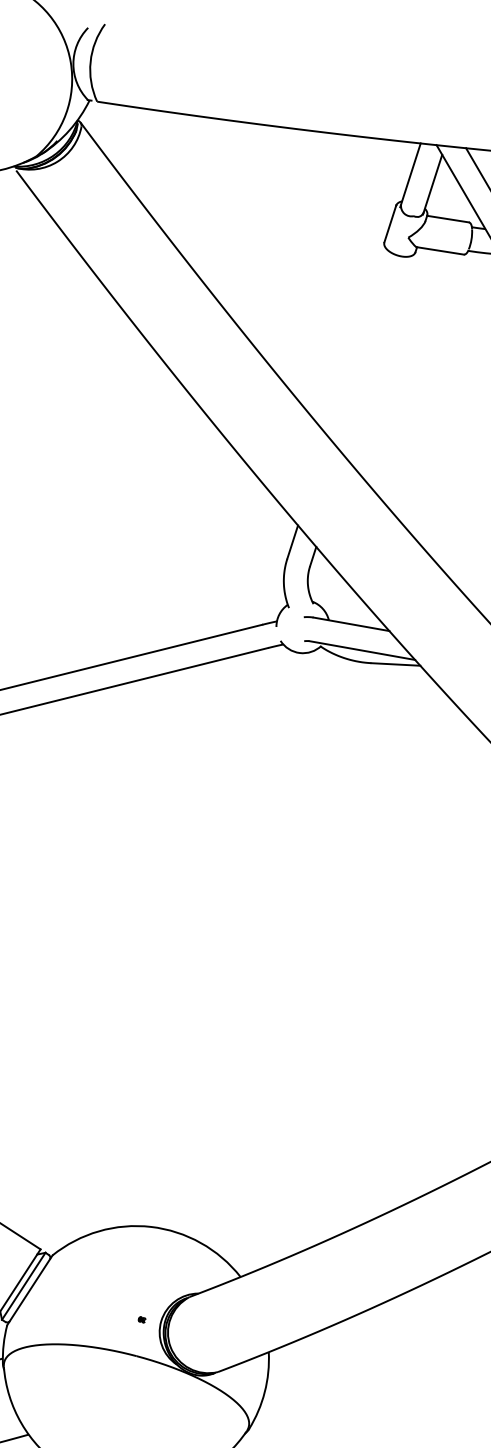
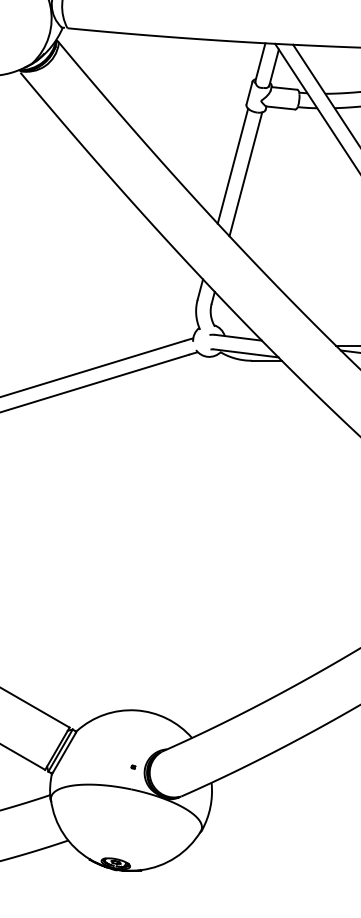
line: (356, 341) -> (232, 165), added
line: (376, 356) -> (245, 174), added

